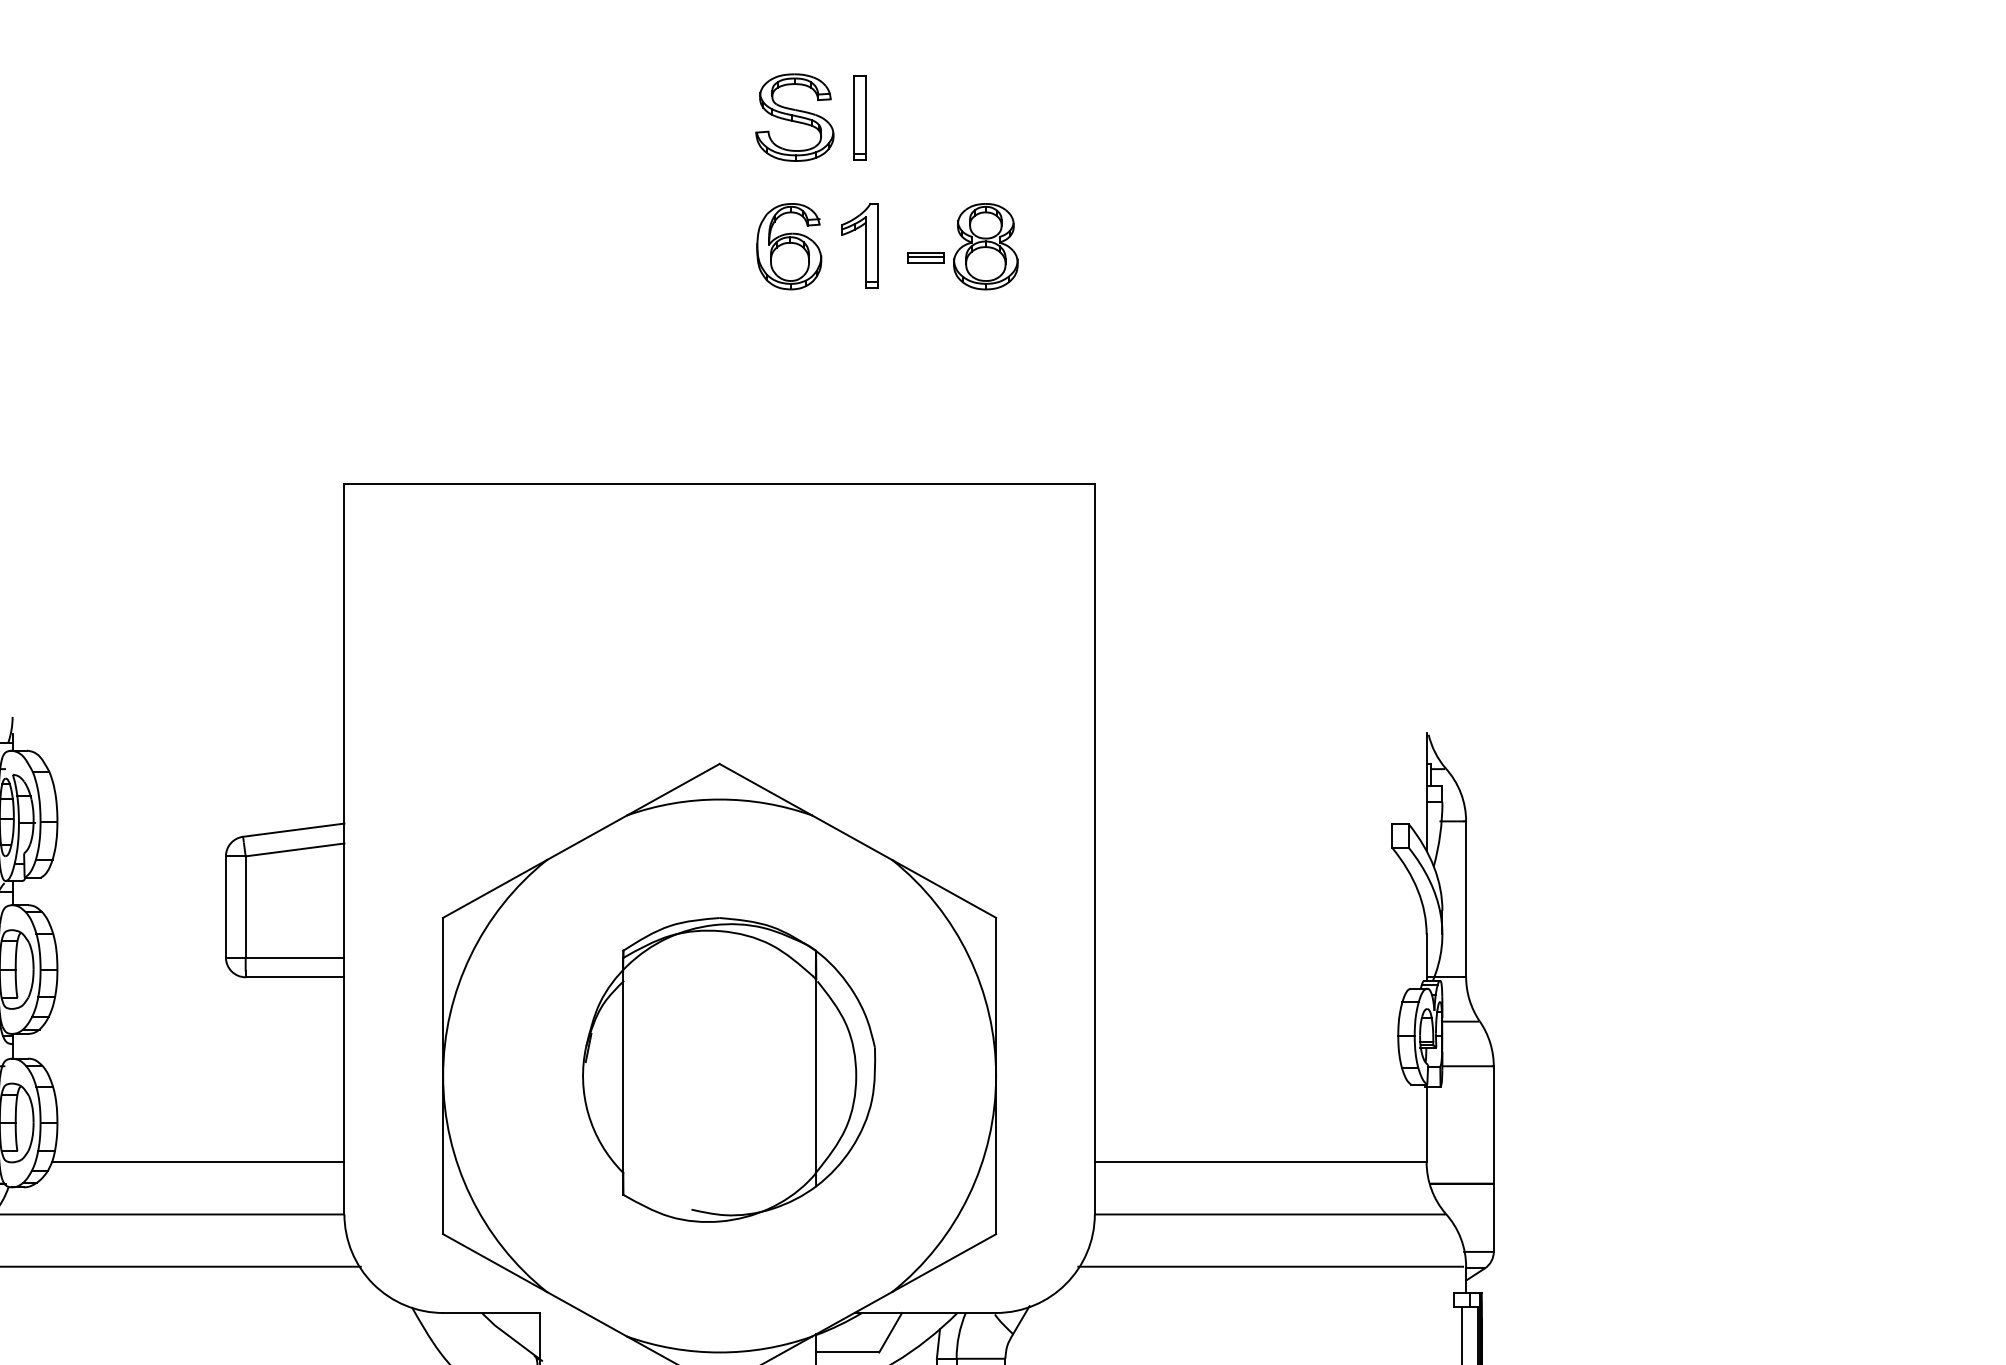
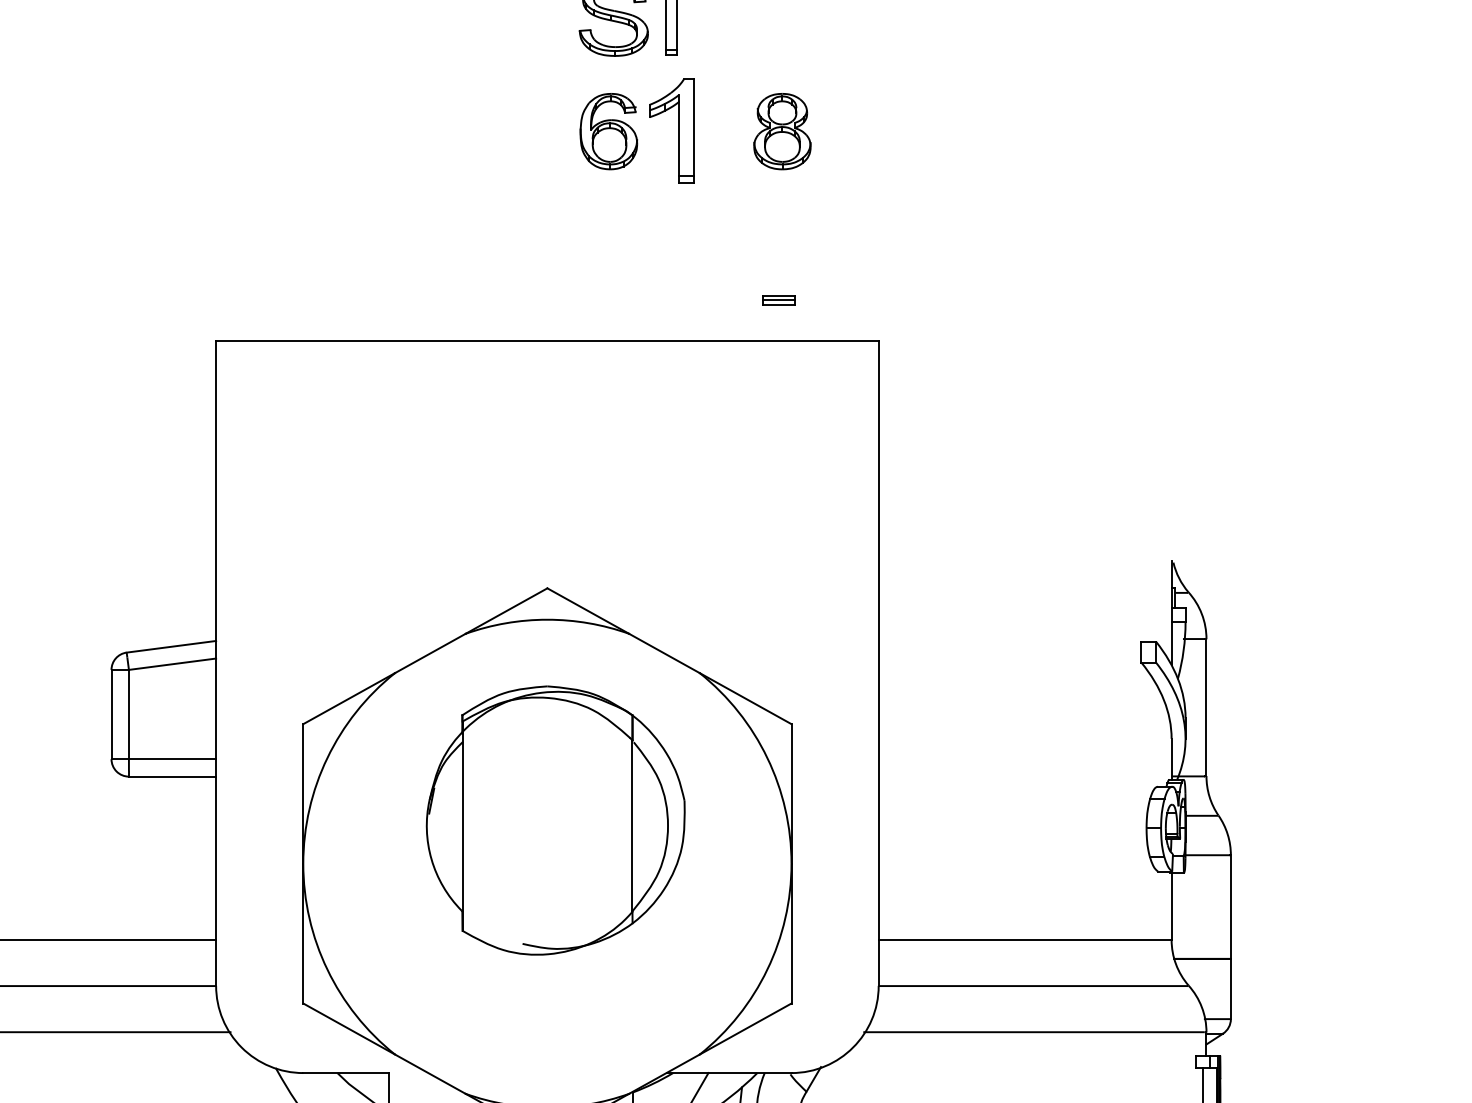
part: (859, 245) -> (670, 130), size x1.4
part: (925, 257) -> (778, 300), moved
part: (729, 1069) -> (556, 820), moved

